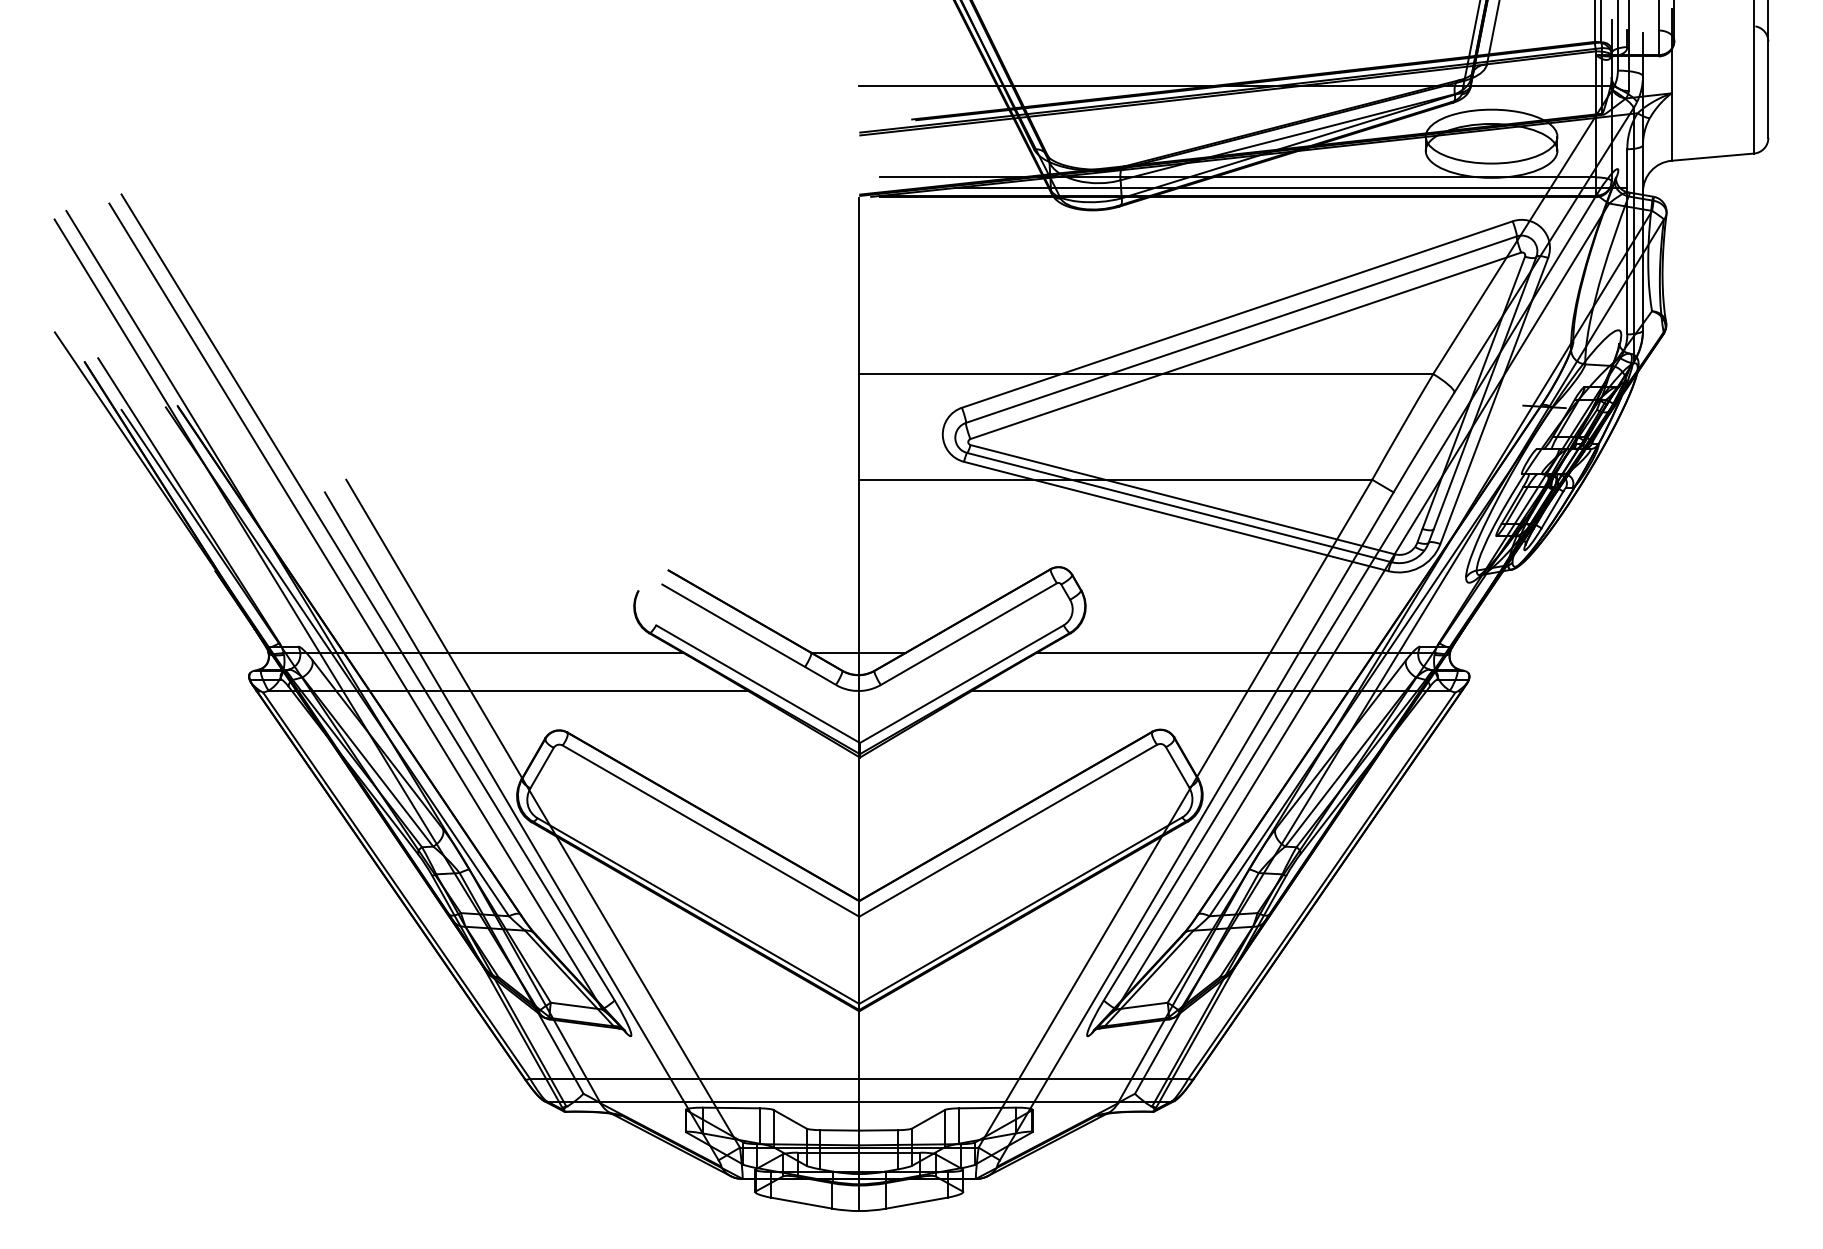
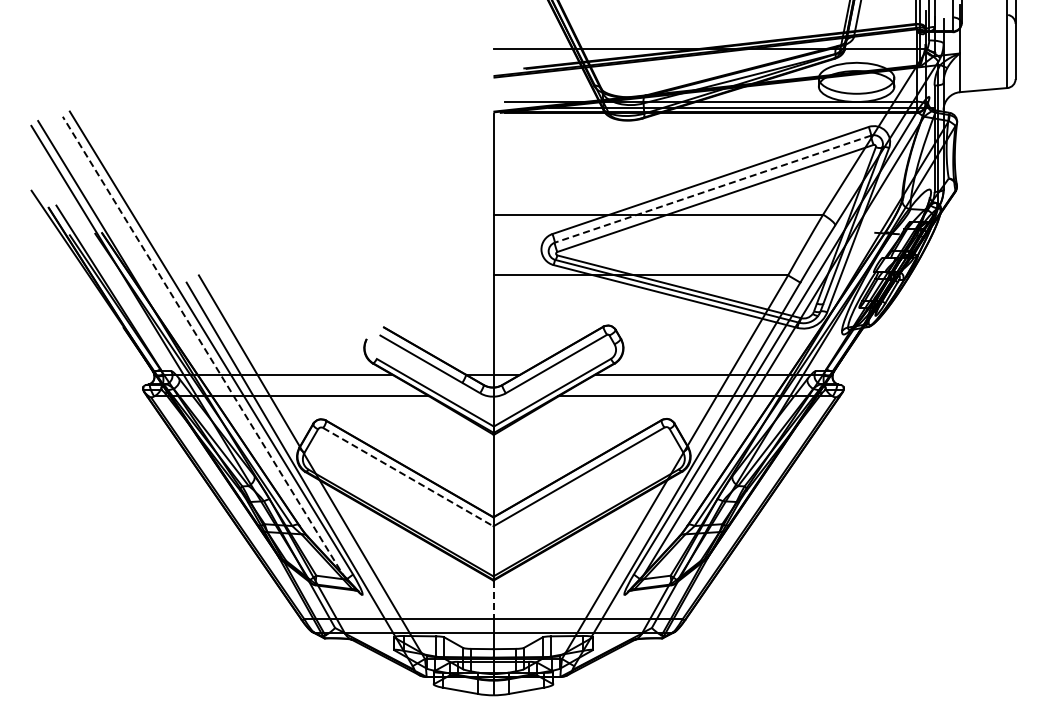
line: (1240, 330) -> (712, 189), solid -> dashed
line: (356, 605) -> (204, 347), solid -> dashed
line: (711, 831) -> (408, 477), solid -> dashed
line: (859, 1045) -> (493, 600), solid -> dashed

